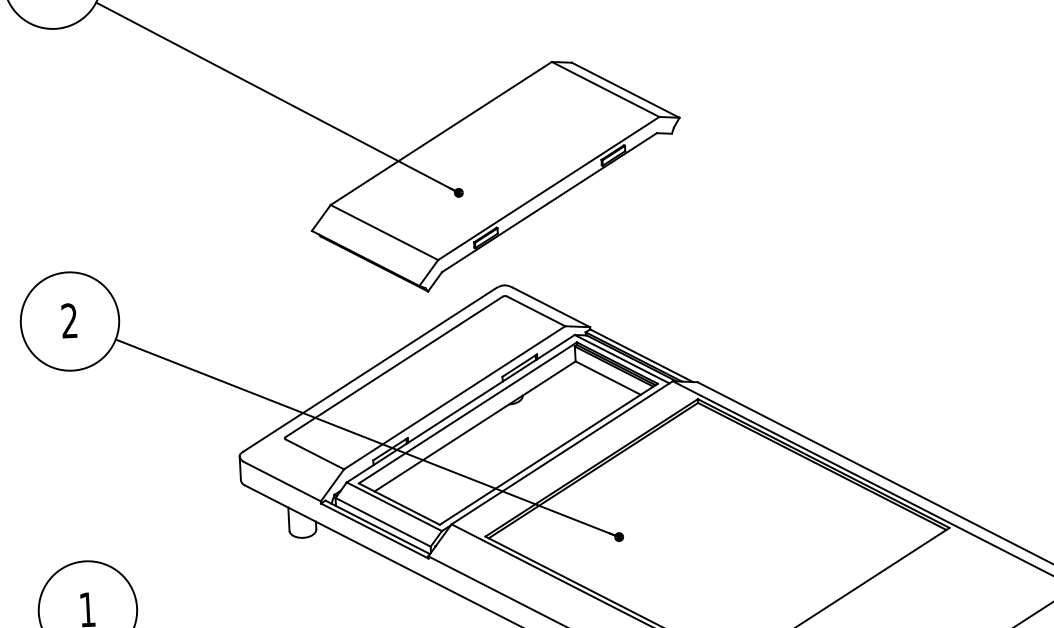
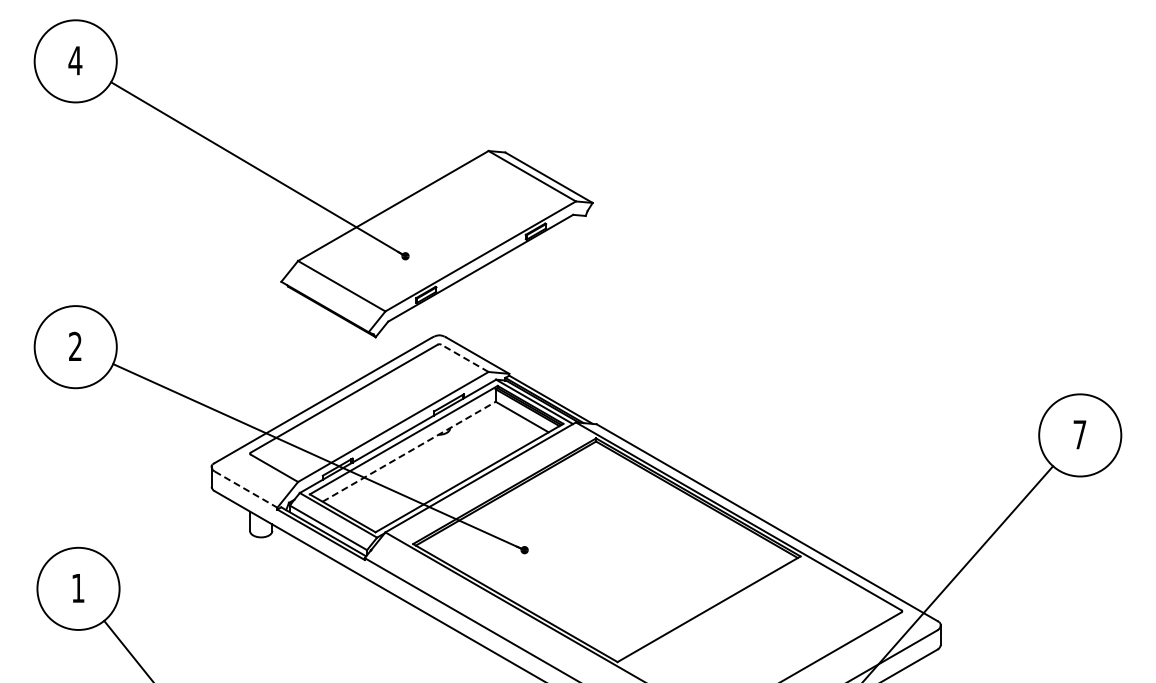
line: (535, 311) -> (464, 358), solid -> dashed
line: (475, 426) -> (409, 451), solid -> dashed
line: (282, 481) -> (246, 489), solid -> dashed

